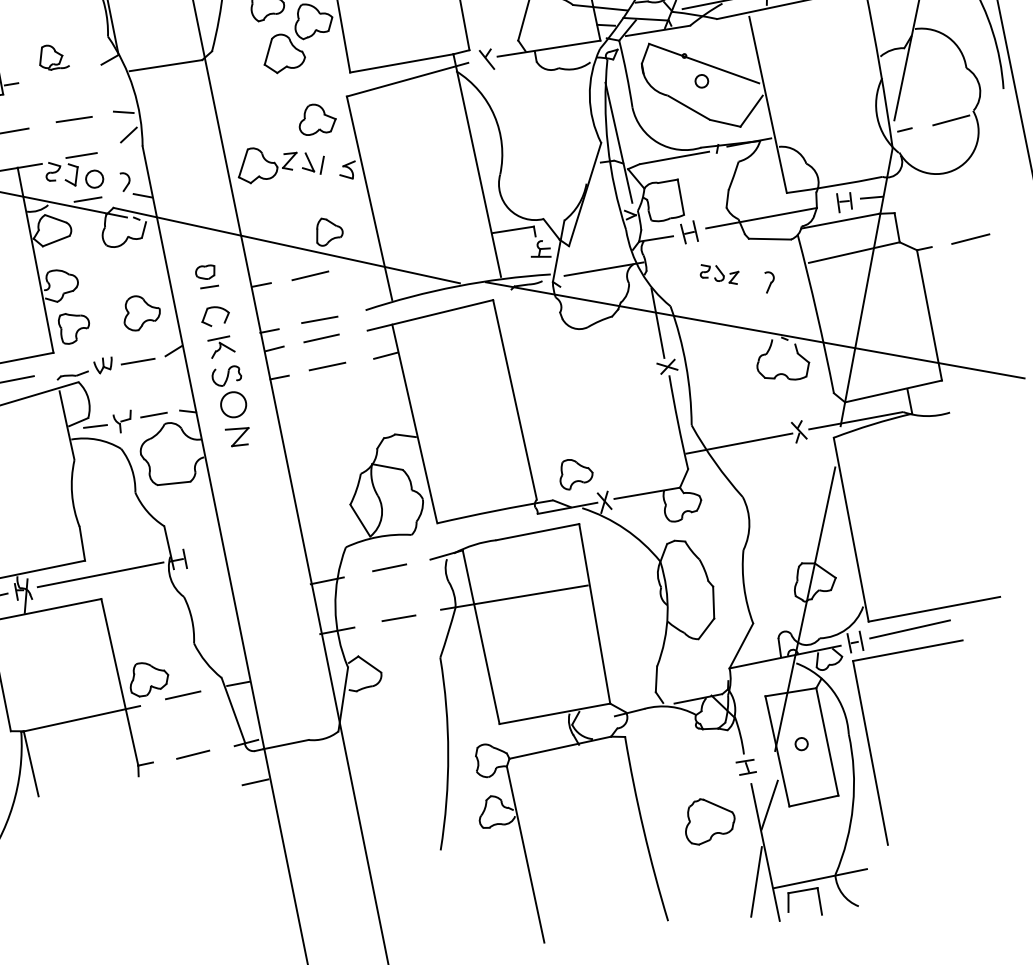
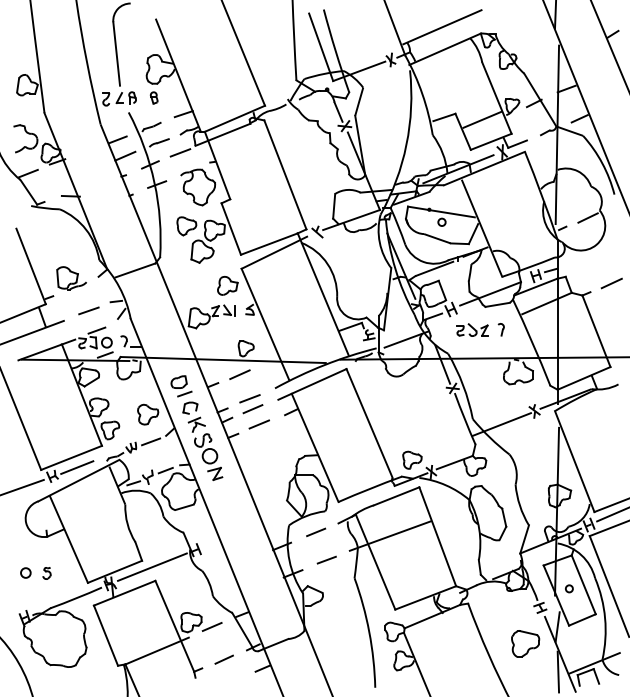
part: (54, 58) -> (71, 278), size x1.67
part: (719, 272) -> (472, 329), size x1.43
part: (207, 277) -> (181, 386), size x1.43

